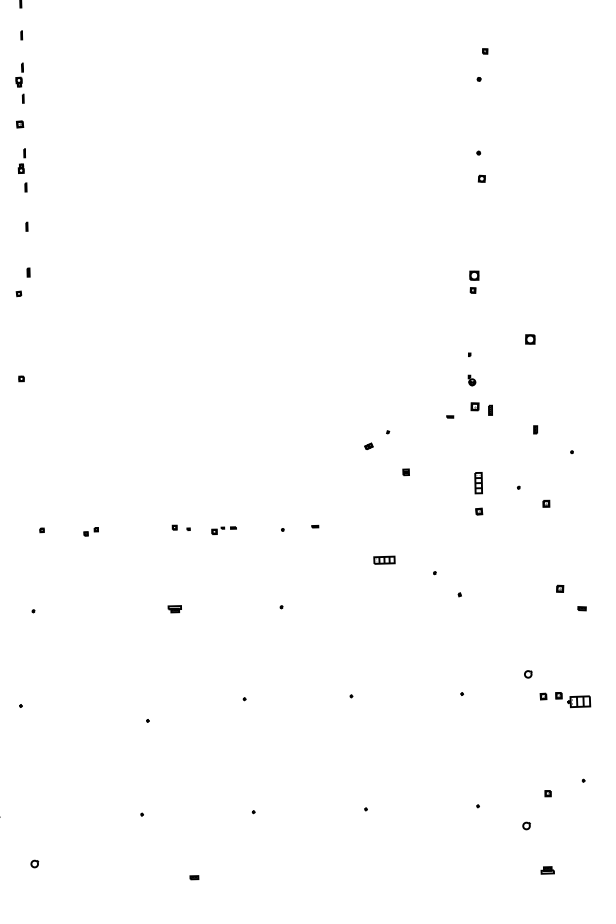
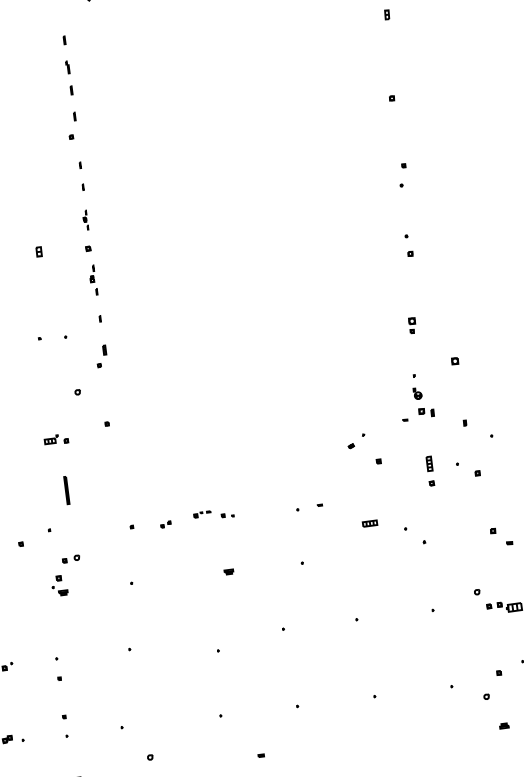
part: (20, 82) -> (85, 219), size x0.7
part: (28, 272) -> (104, 350), size x1.6
part: (471, 380) -> (417, 393), size x1.6
part: (224, 530) -> (202, 514), moved

